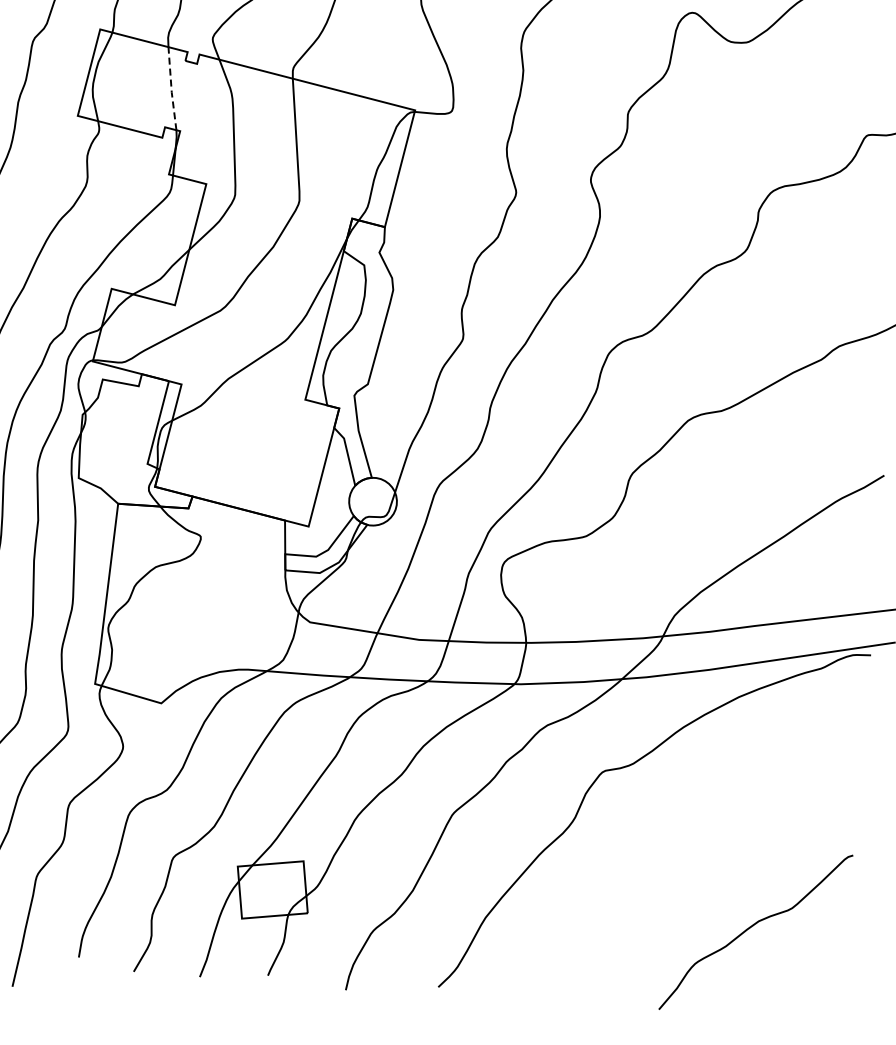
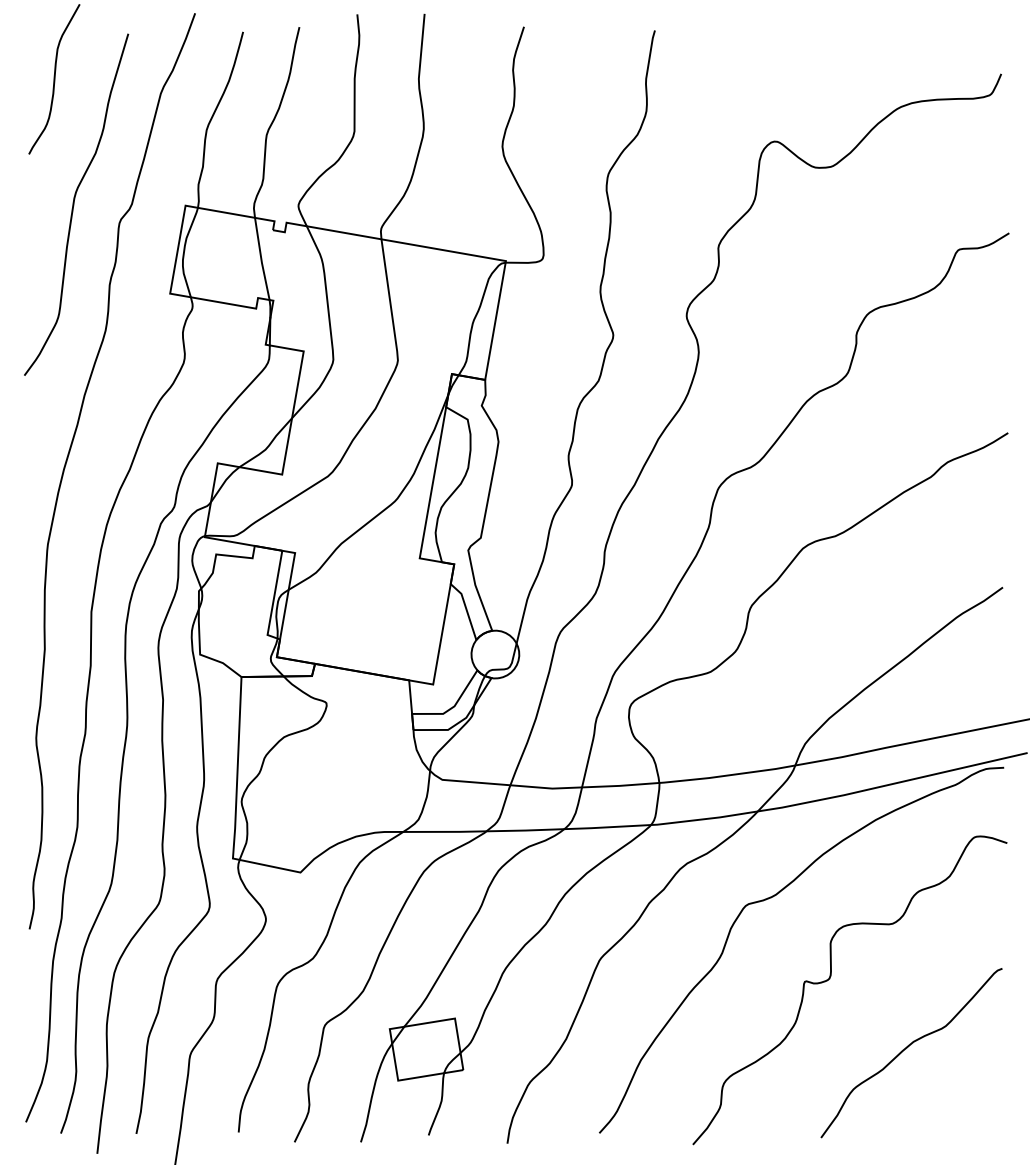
line: (171, 89) -> (261, 259), dashed -> solid
curve: (681, 851) -> (830, 978), added

